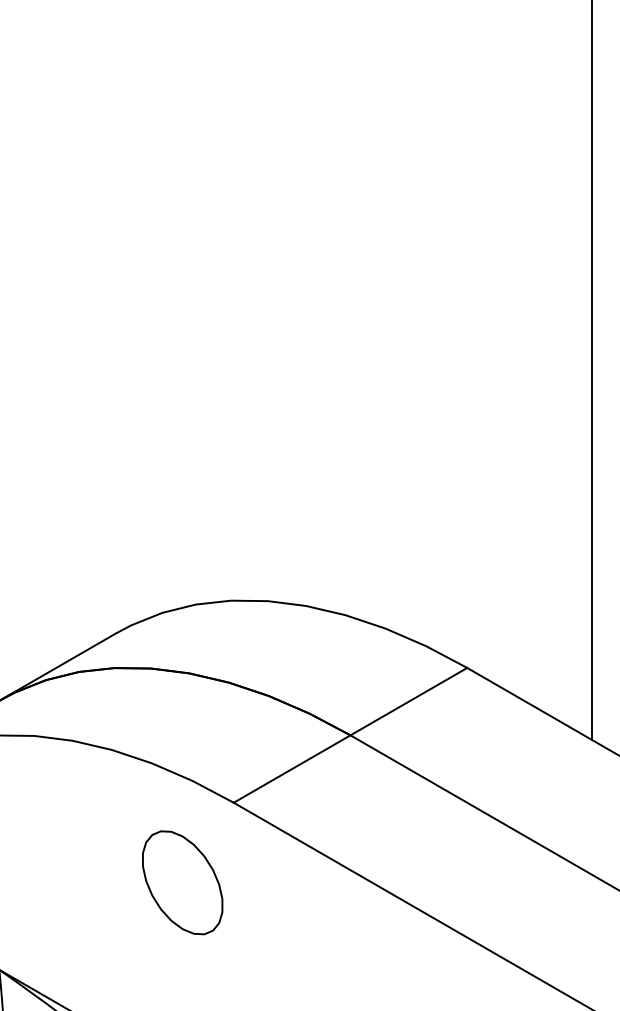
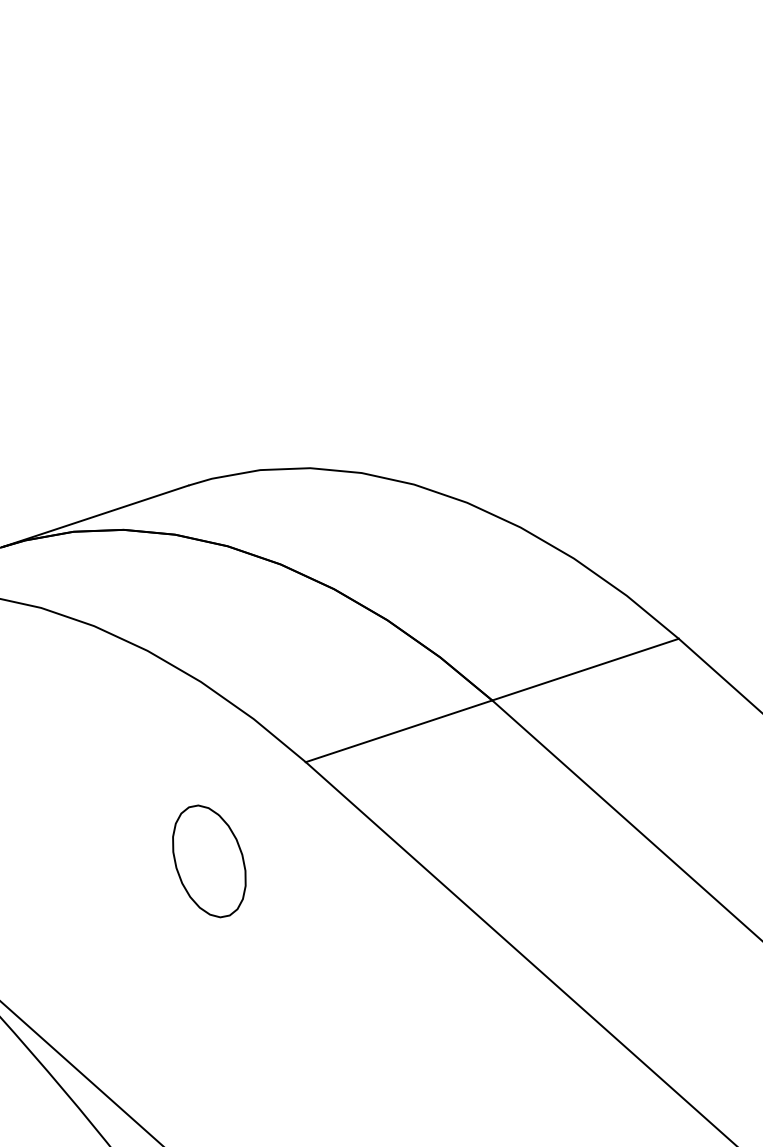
part: (182, 882) -> (209, 860), size x0.7

